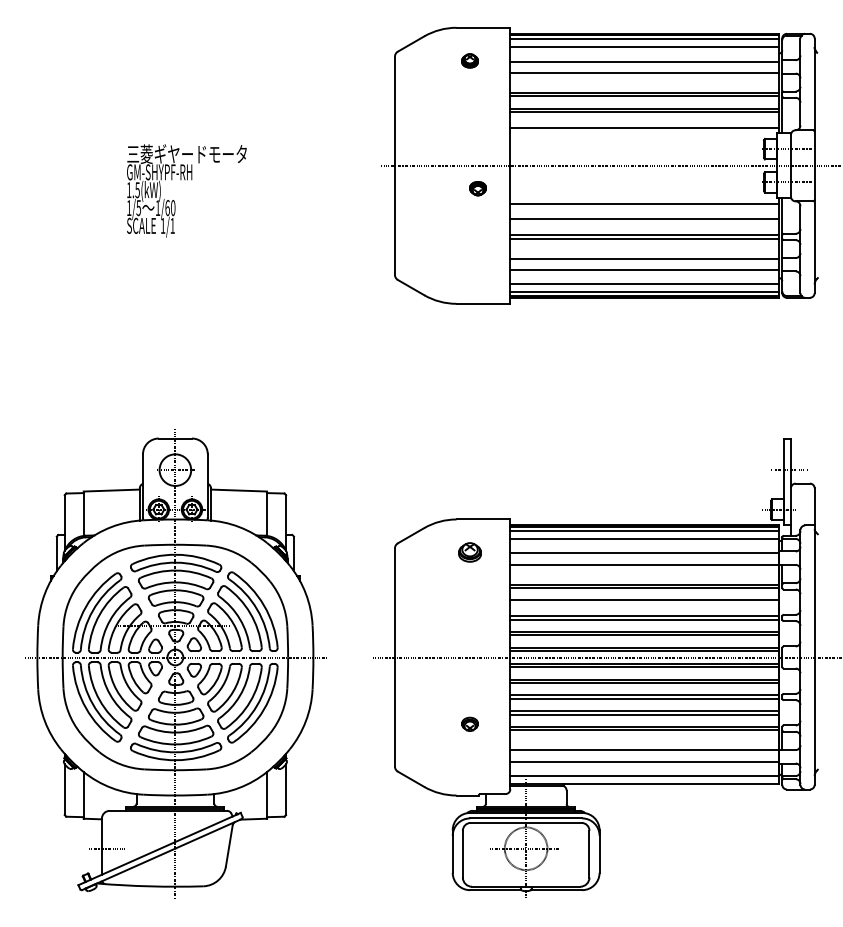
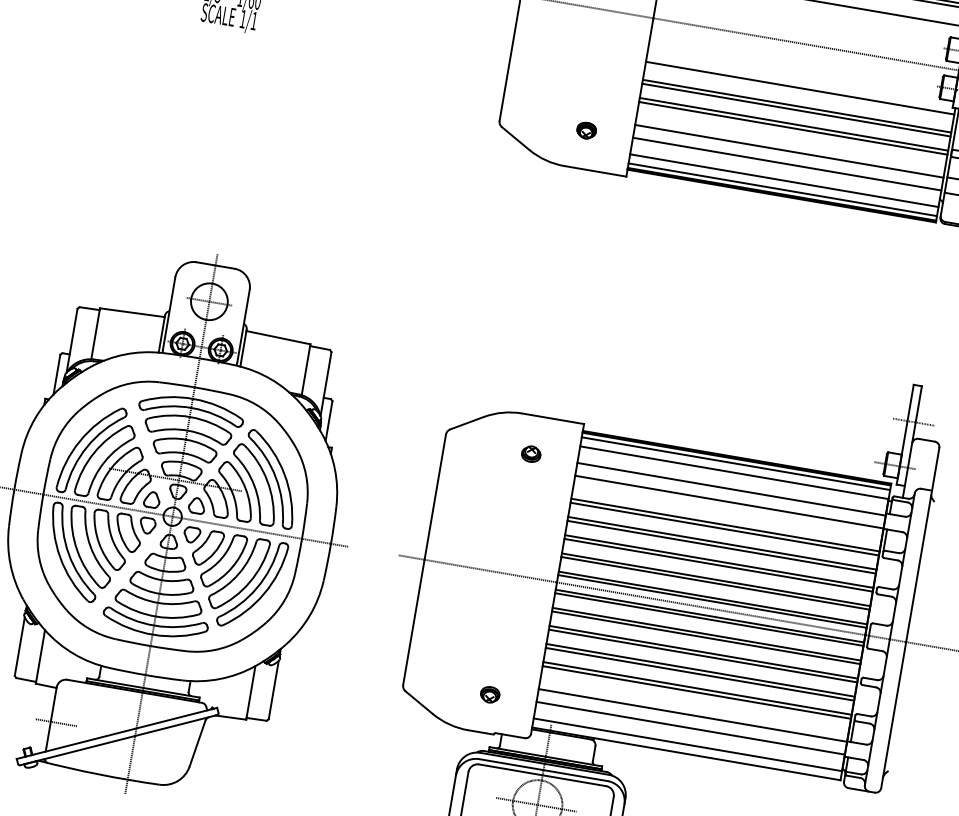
part: (477, 188) -> (586, 130), moved
line: (644, 222) -> (796, 109), added
part: (469, 552) -> (530, 453), size x0.71
line: (644, 603) -> (721, 546), added
part: (469, 723) -> (489, 693), moved

